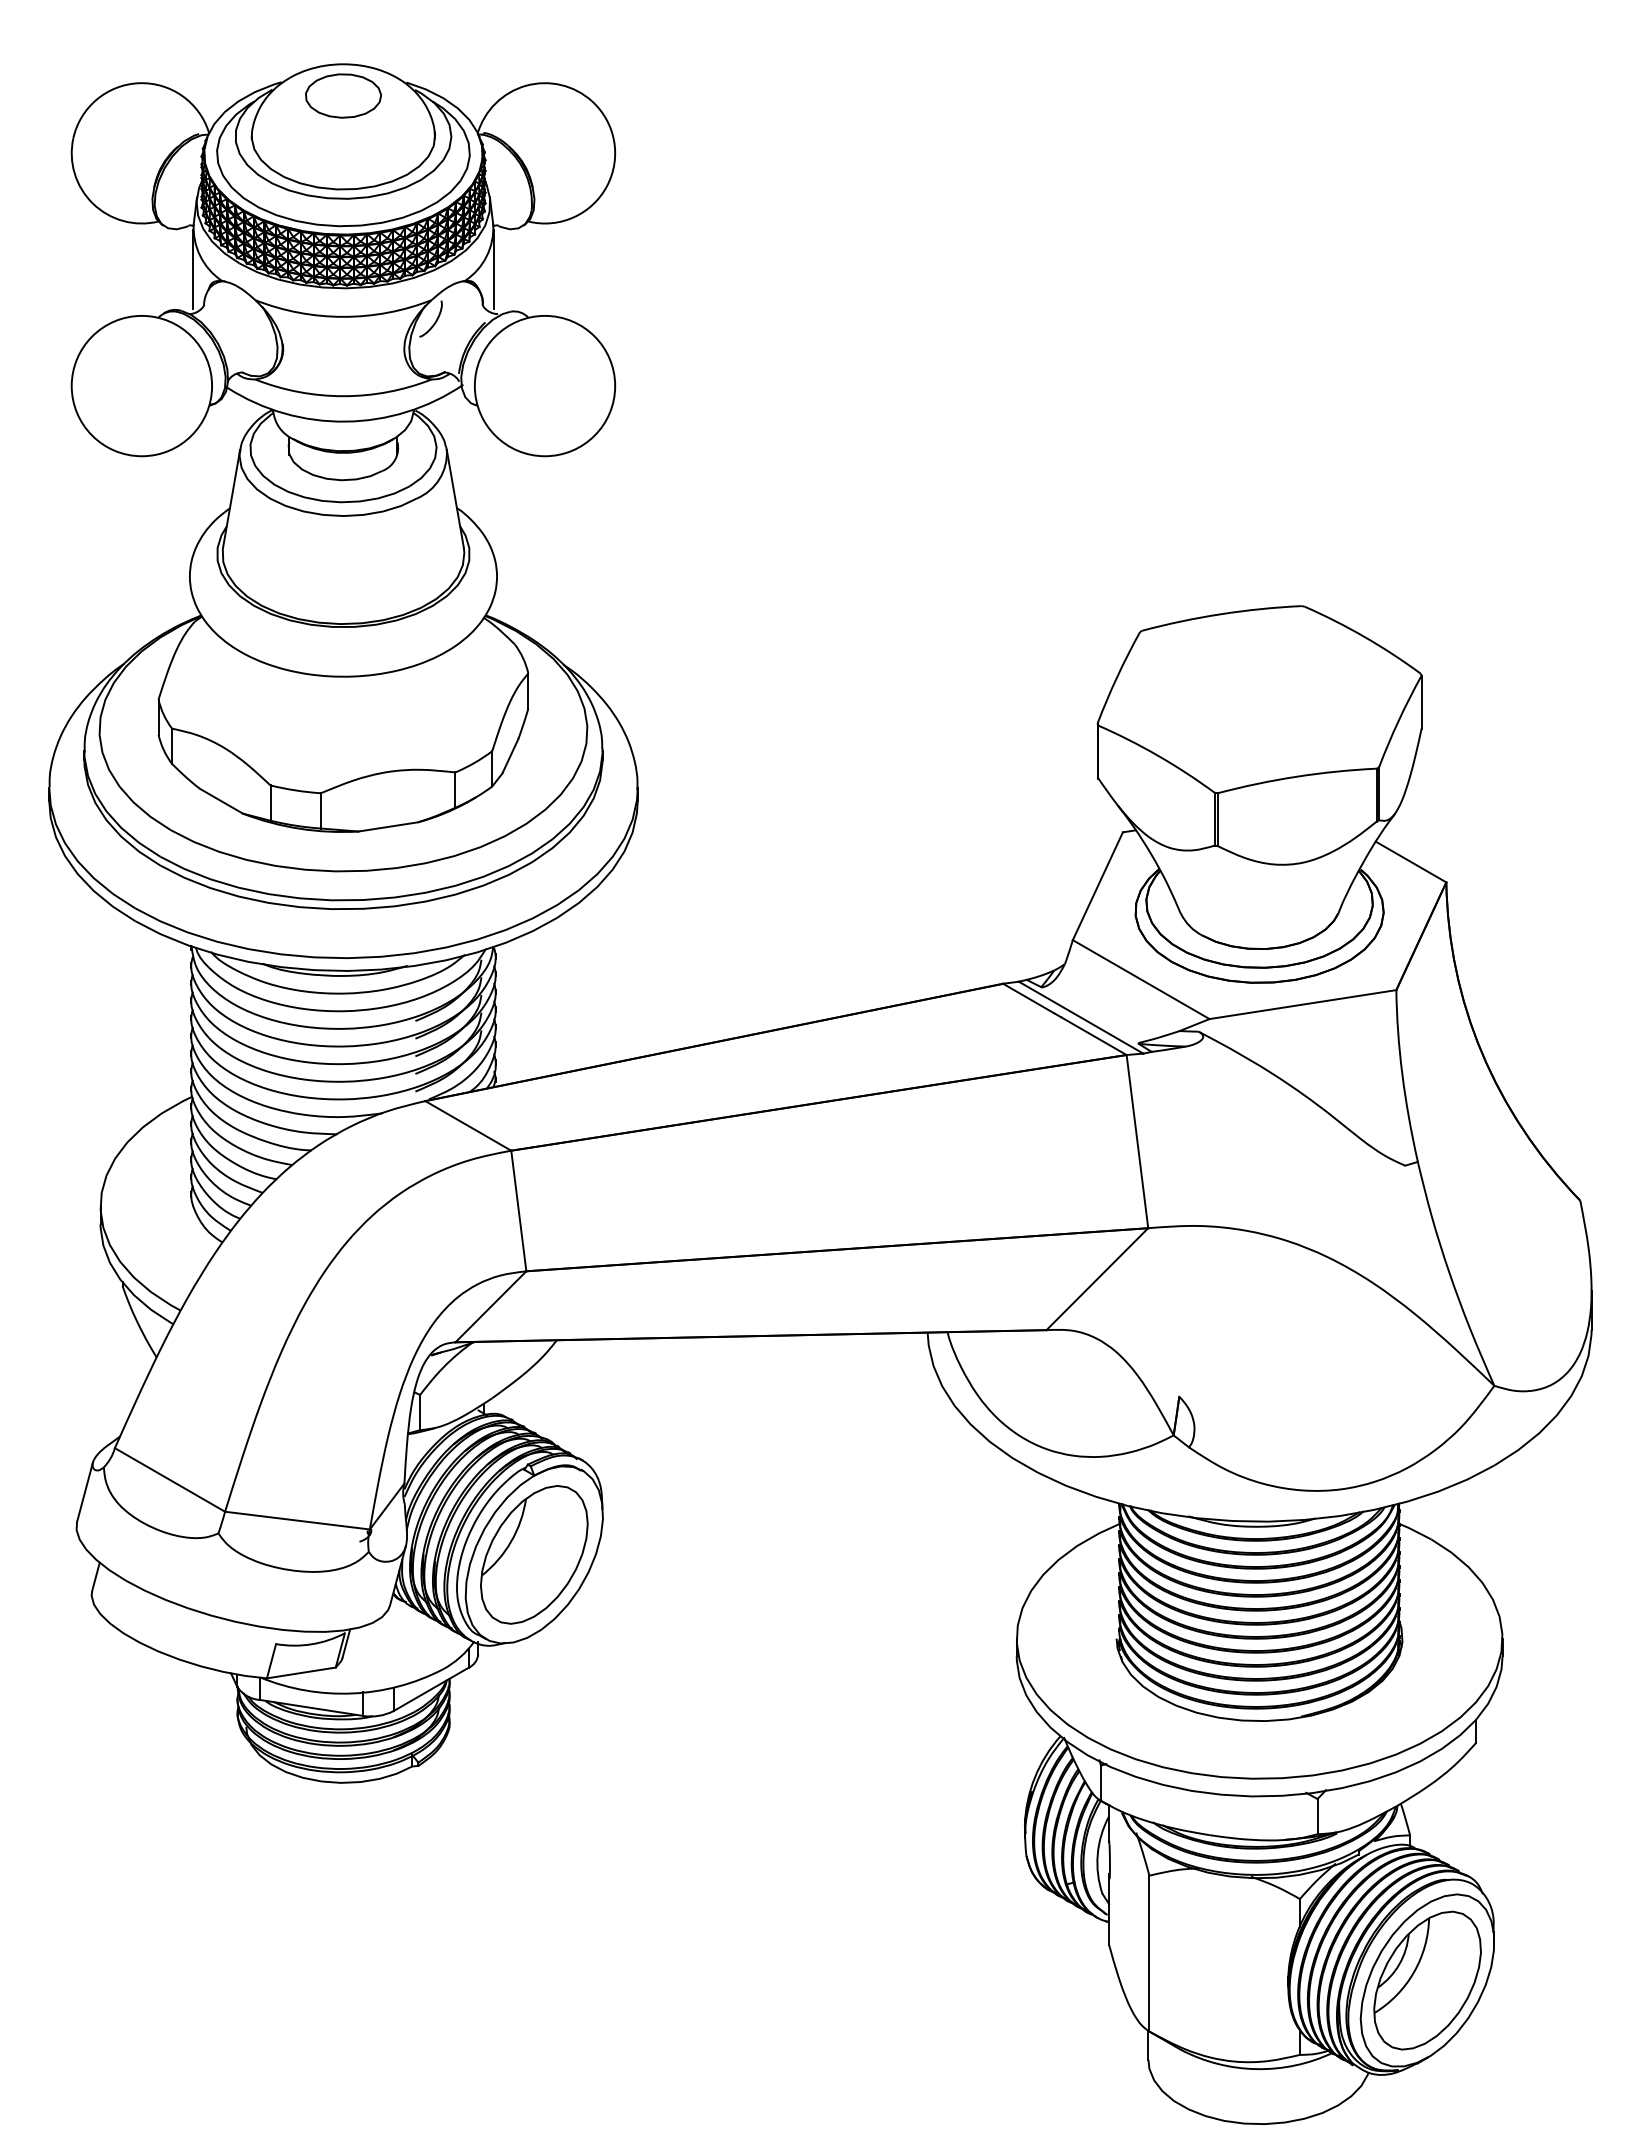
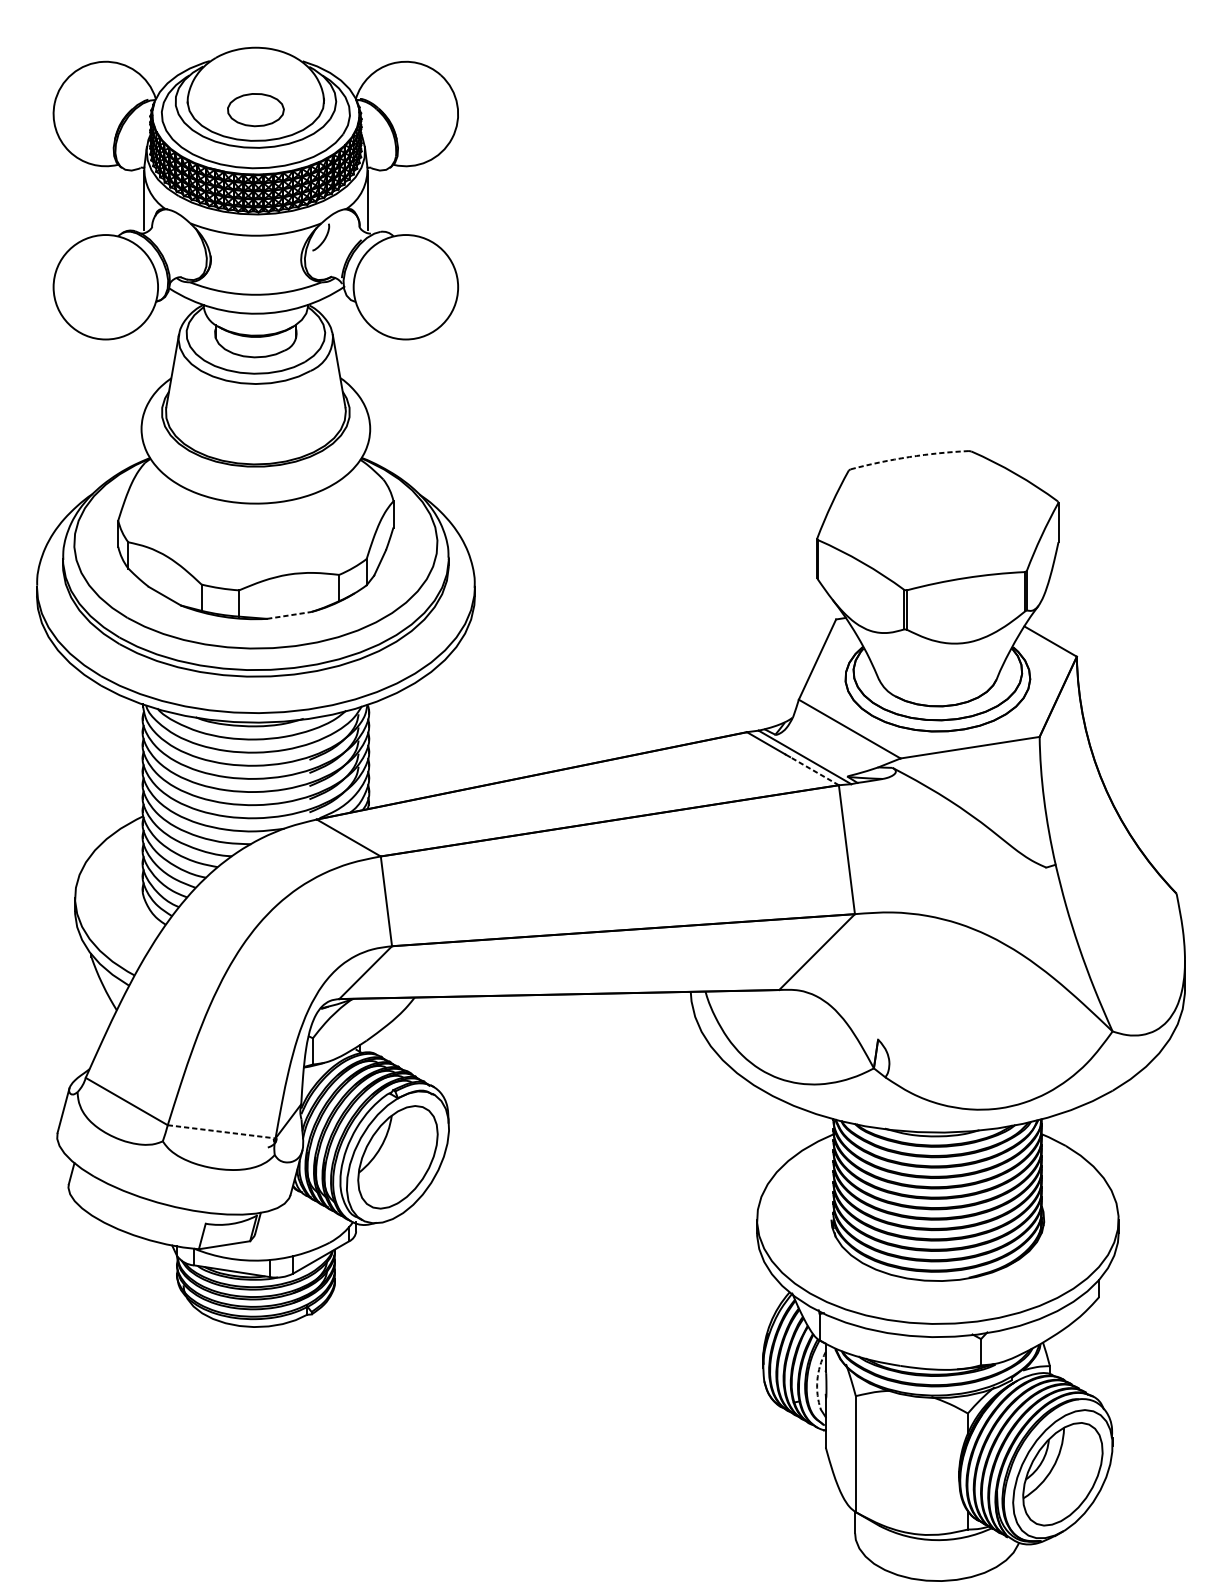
part: (343, 95) -> (255, 109), moved
arc: (1221, 614) -> (909, 457), solid -> dashed
line: (388, 826) -> (289, 615), solid -> dashed
line: (1093, 1036) -> (814, 771), solid -> dashed
line: (297, 1520) -> (221, 1131), solid -> dashed
arc: (1097, 1854) -> (817, 1380), solid -> dashed

